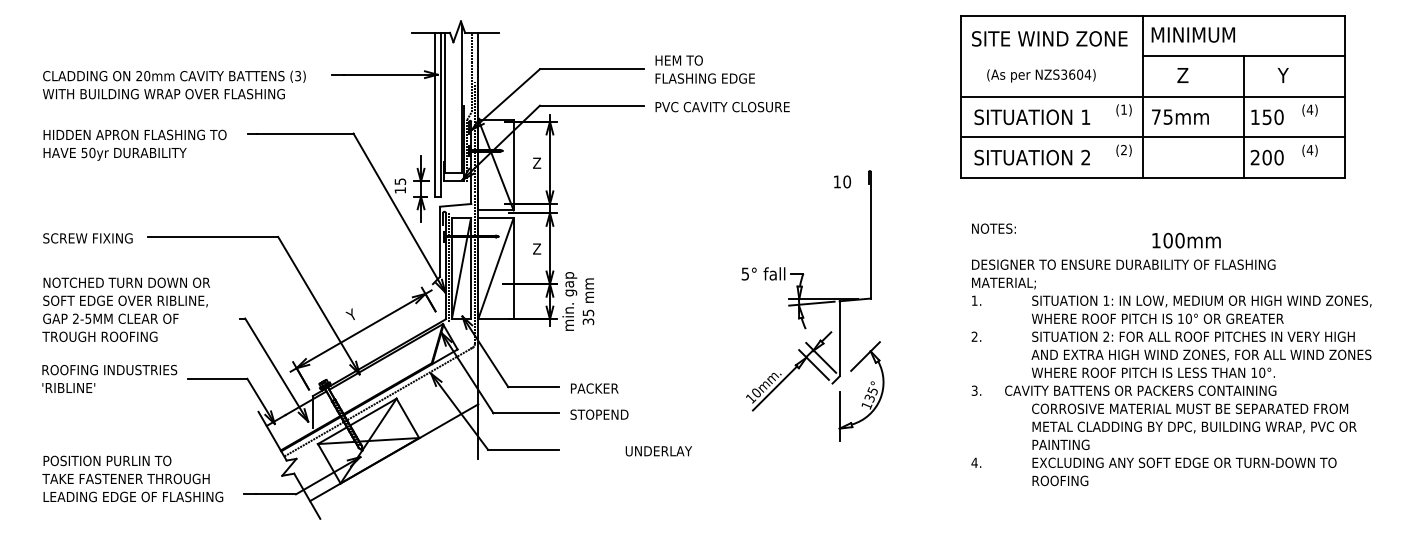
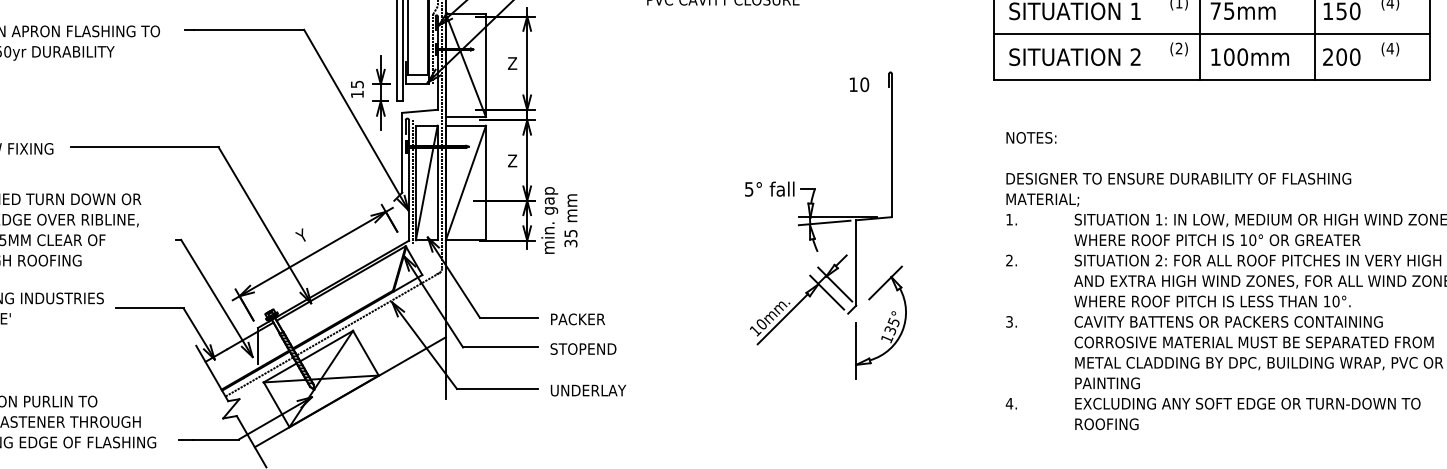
text: (1186, 240) -> (1250, 56), moved
text: (1140, 390) -> (1228, 321), moved
text: (658, 451) -> (588, 390), moved

